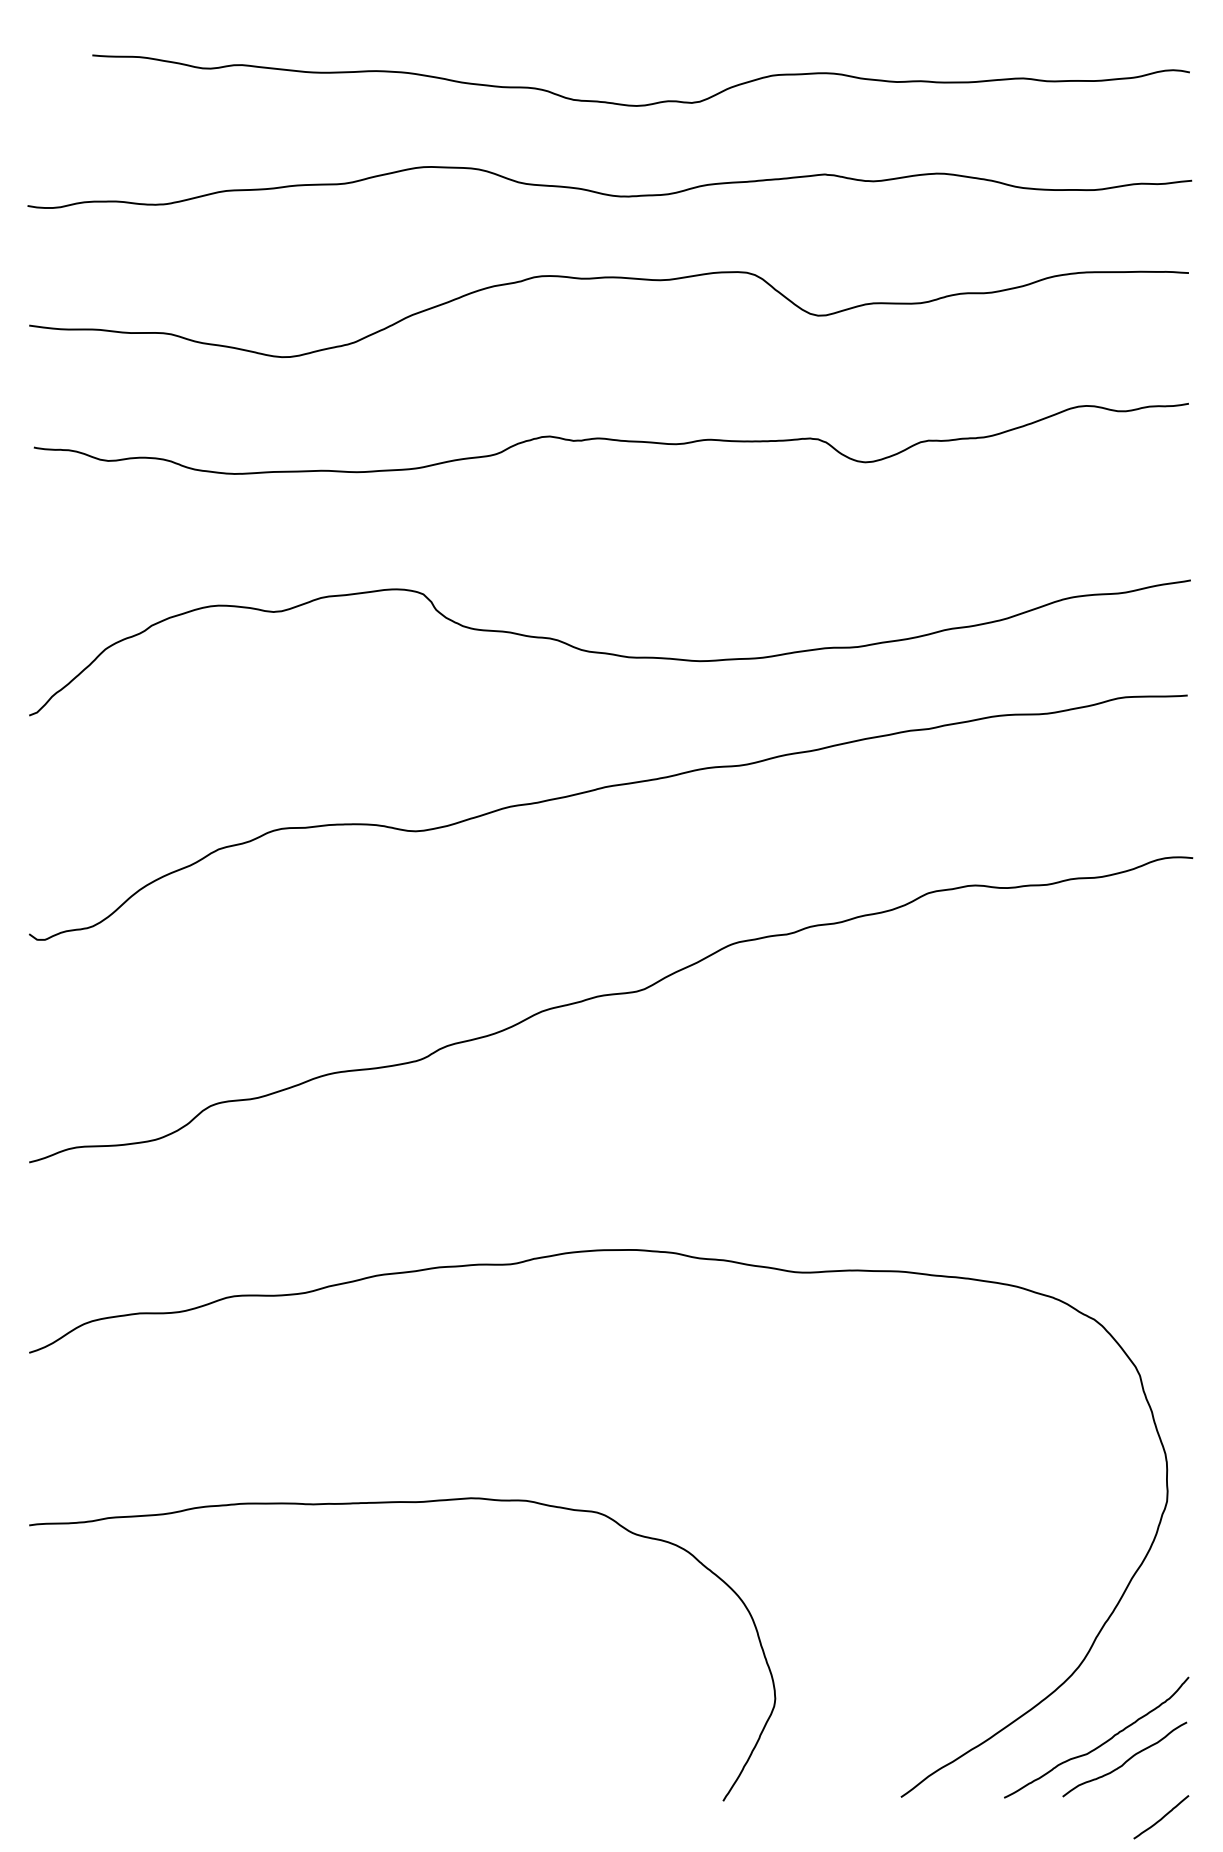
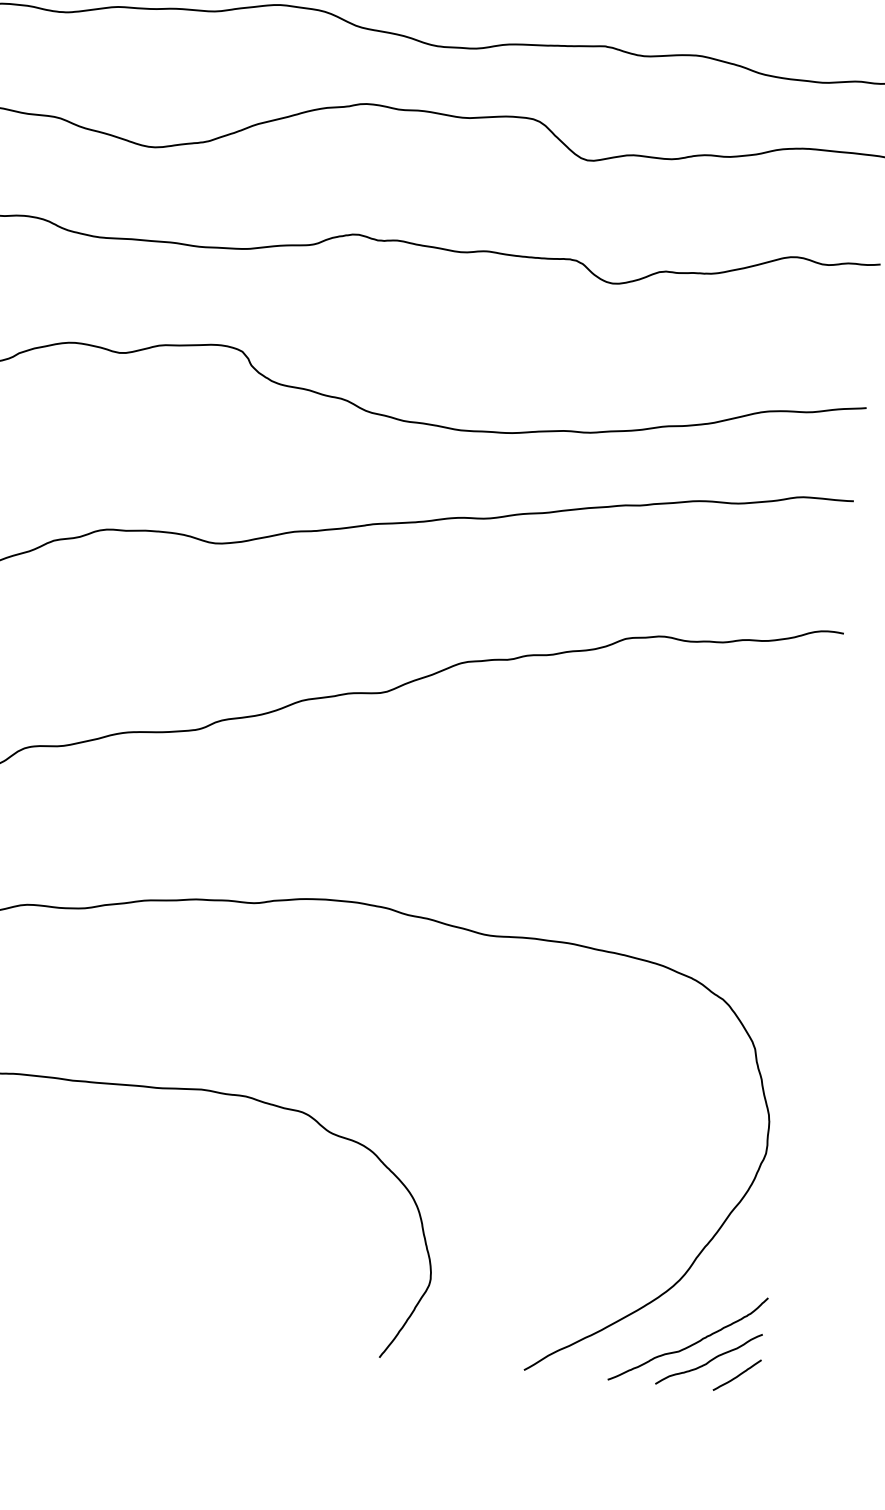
curve: (1161, 1817) -> (737, 1375), moved

